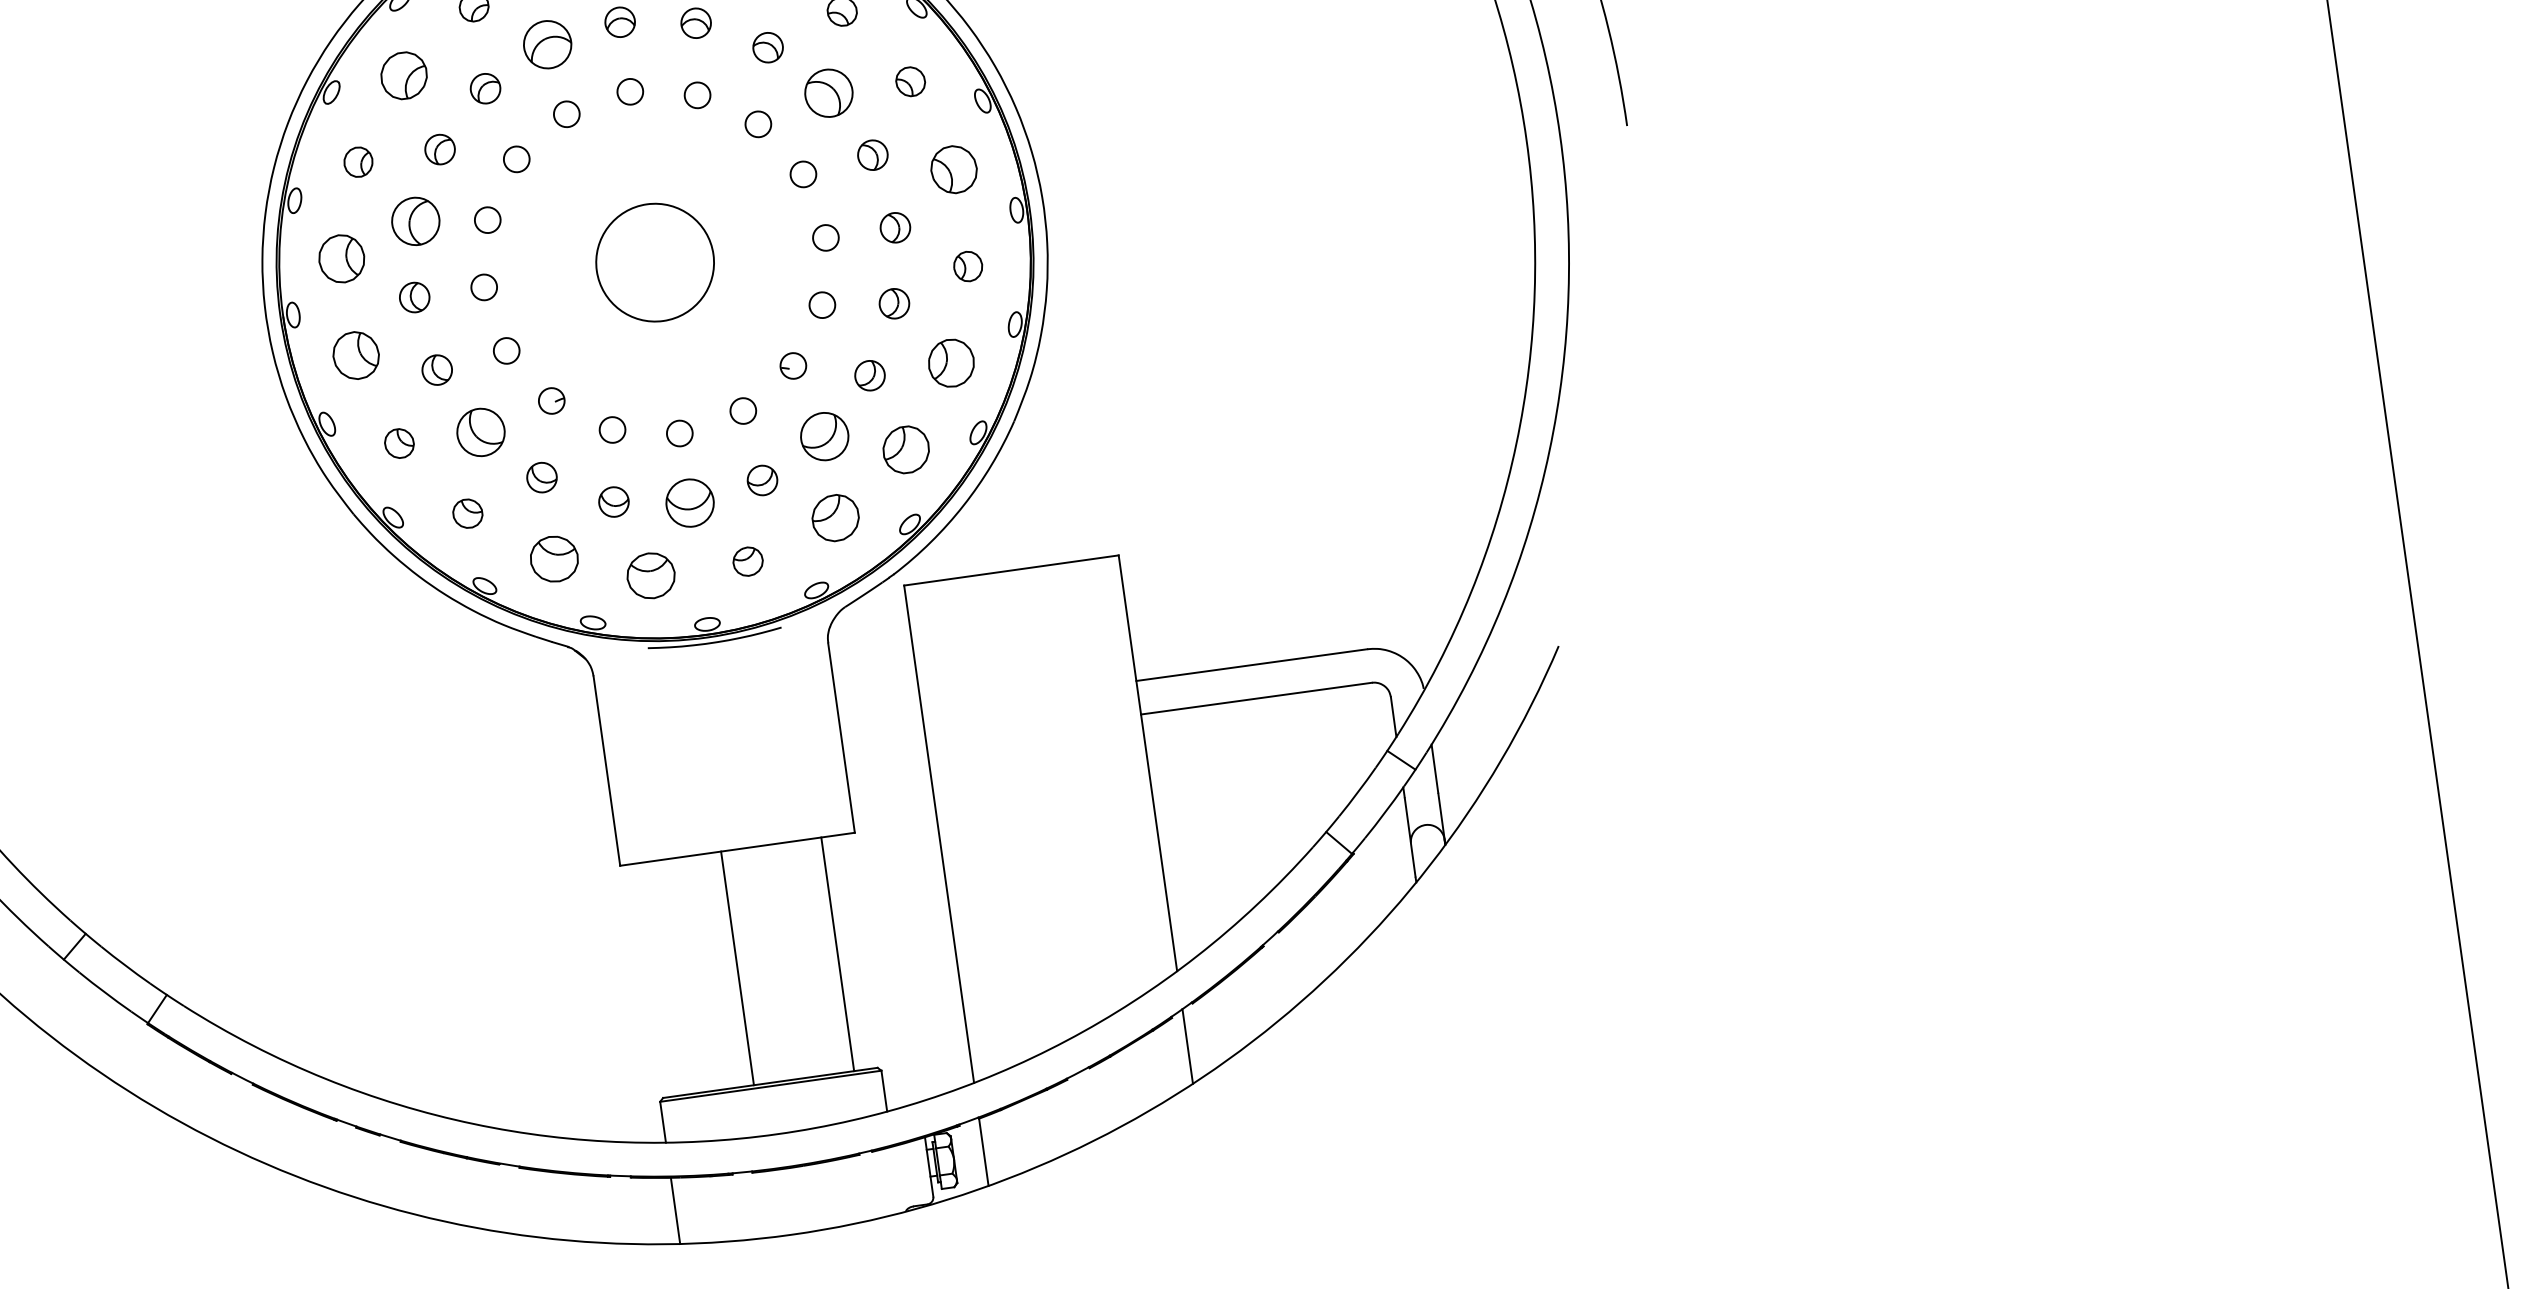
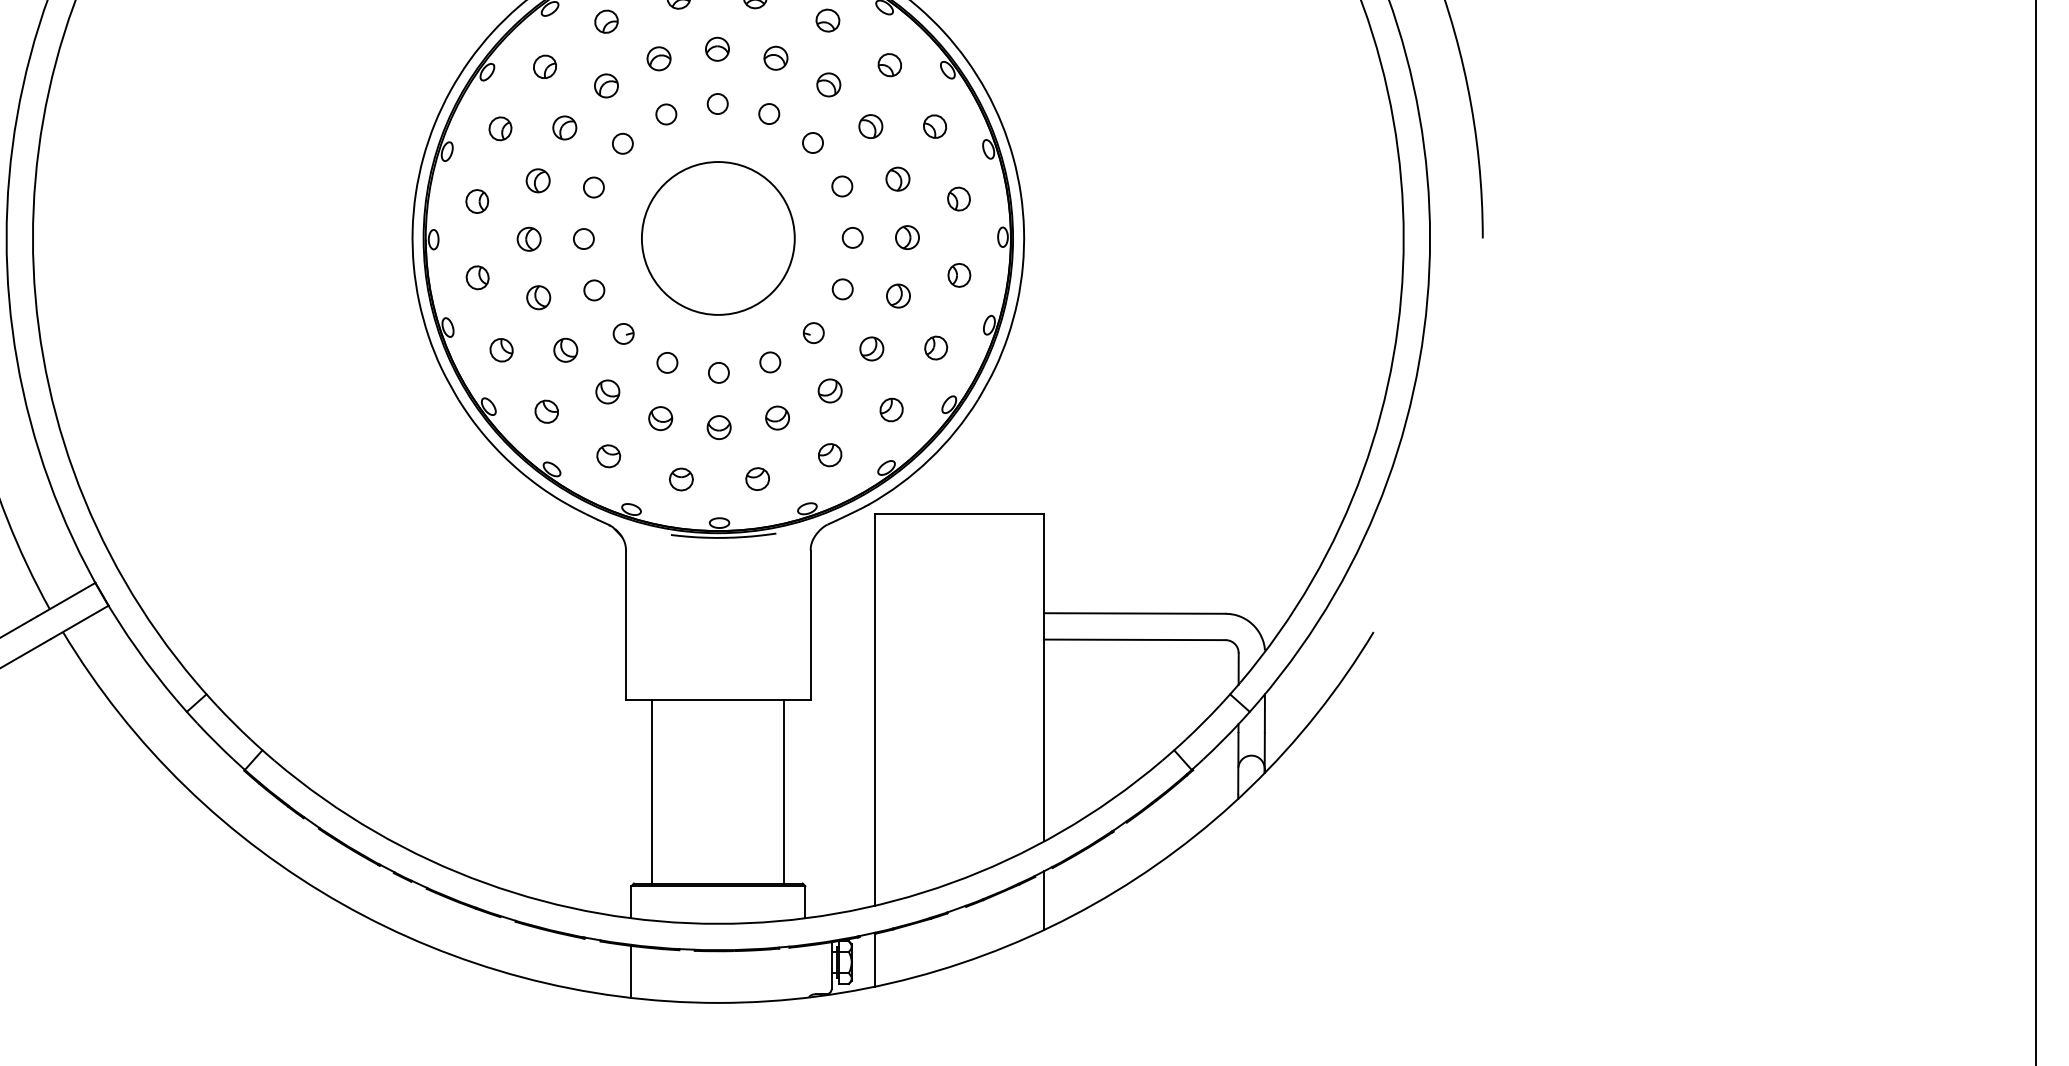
part: (546, 44) -> (658, 58), size x0.62
part: (403, 75) -> (544, 66), size x0.62
part: (828, 93) -> (870, 126), size x0.62
part: (953, 168) -> (958, 198), size x0.62
part: (414, 221) -> (537, 180), size x0.62
part: (342, 258) -> (477, 201), size x0.62
circle: (655, 262) -> (718, 238), size x1.67
part: (355, 355) -> (477, 277), size x0.62
part: (951, 362) -> (936, 347), size x0.62
part: (480, 431) -> (565, 349), size x0.62
part: (823, 436) -> (829, 390), size x0.62
part: (905, 449) -> (891, 409), size x0.62
part: (689, 503) -> (718, 427), size x0.62
part: (836, 518) -> (830, 455), size x0.62
part: (554, 559) -> (608, 456), size x0.62
part: (651, 575) -> (681, 479), size x0.62
line: (737, 968) -> (652, 791), moved

